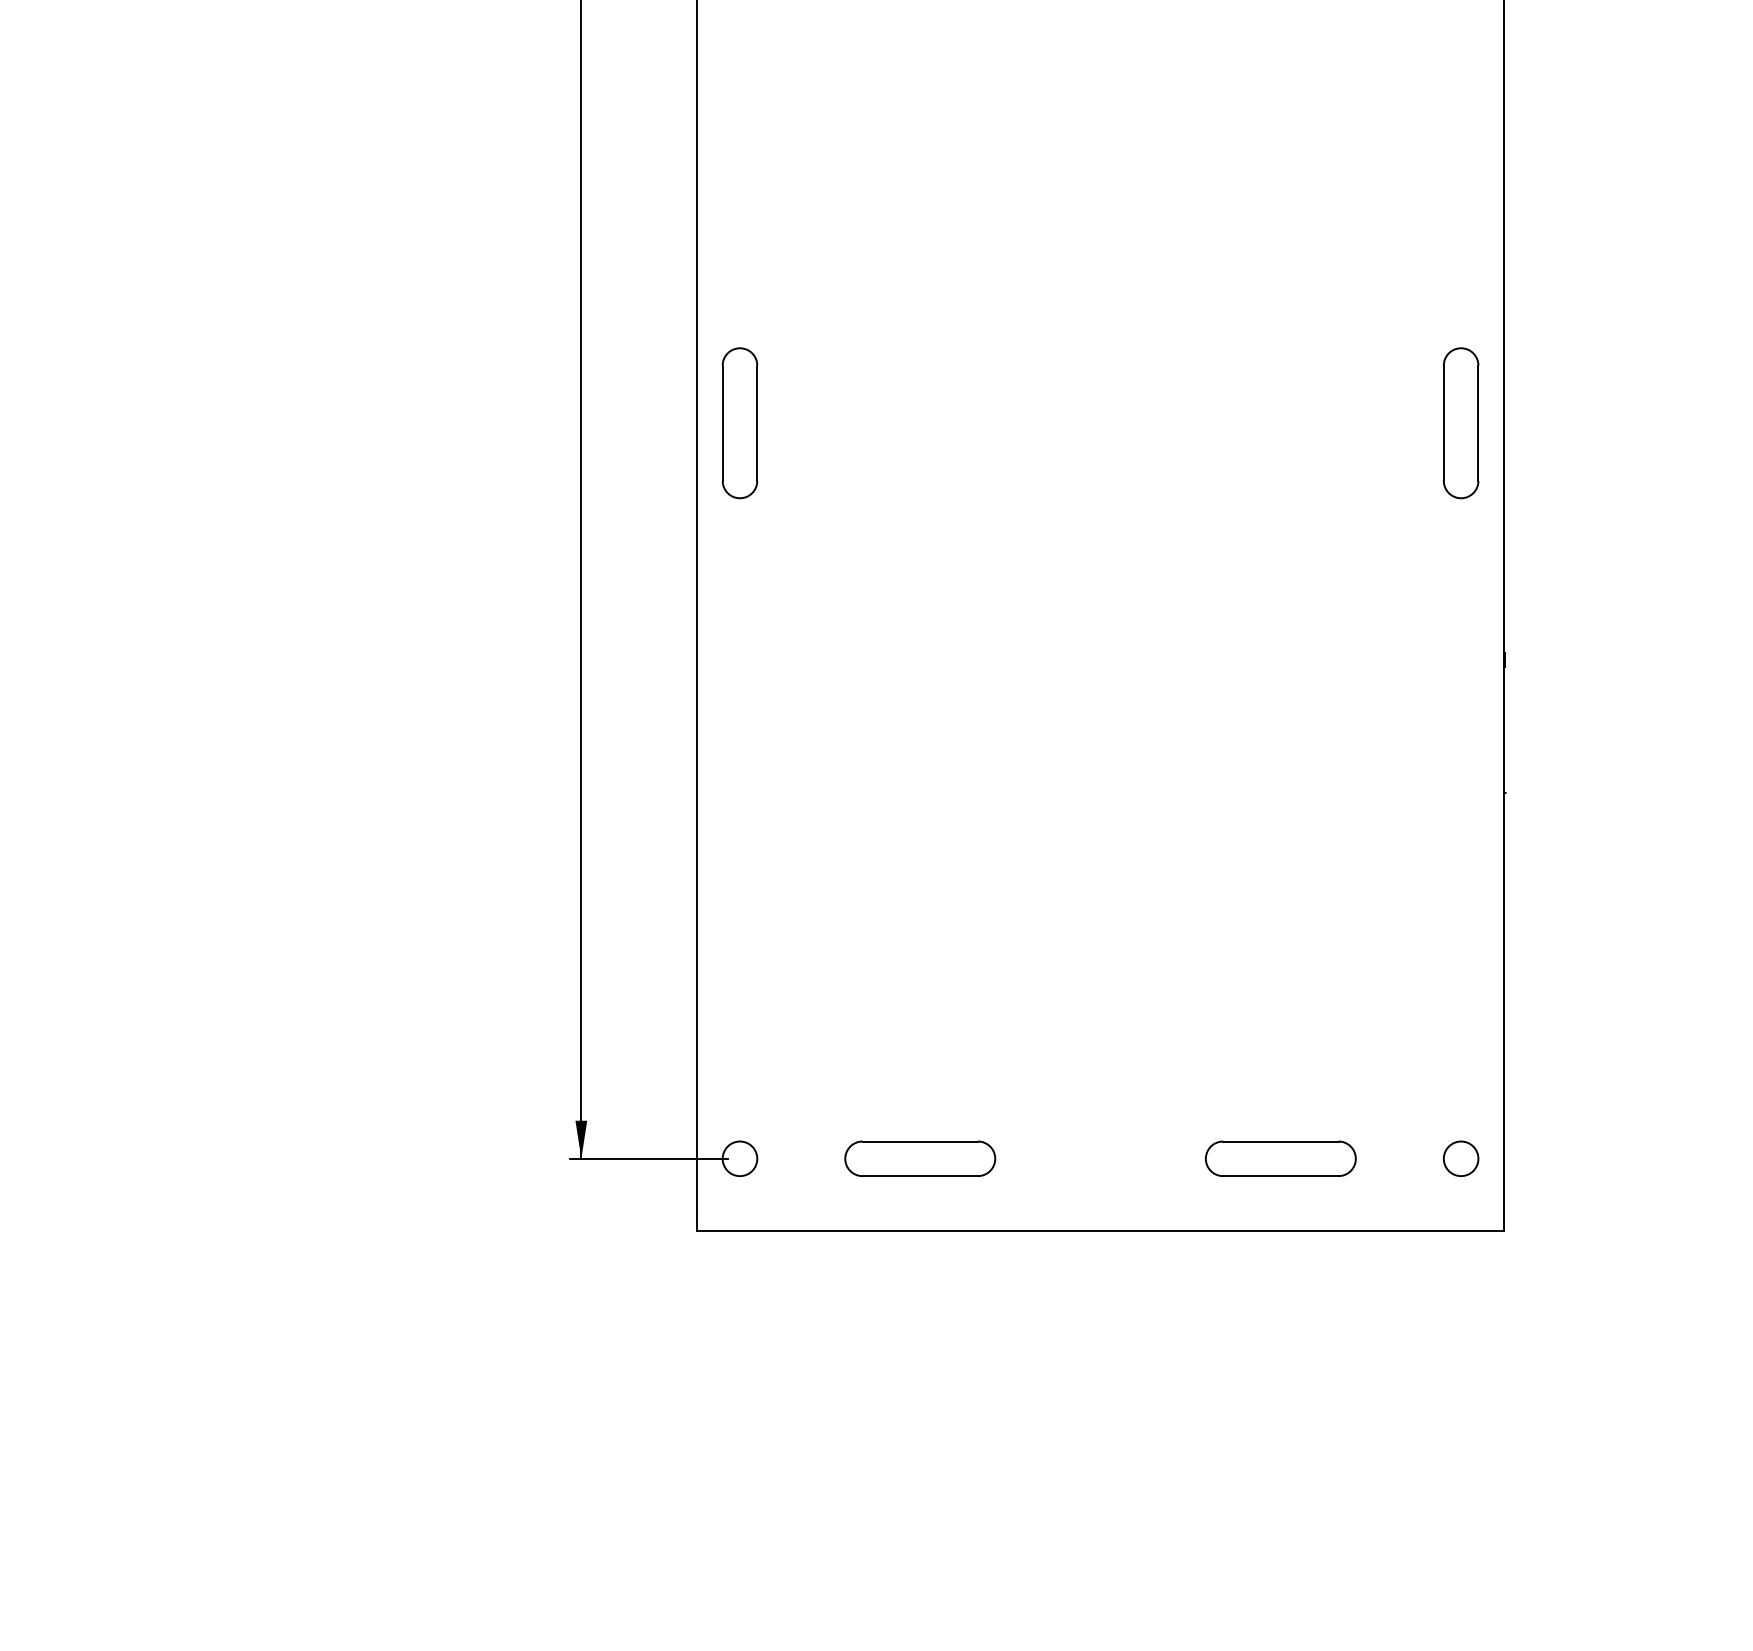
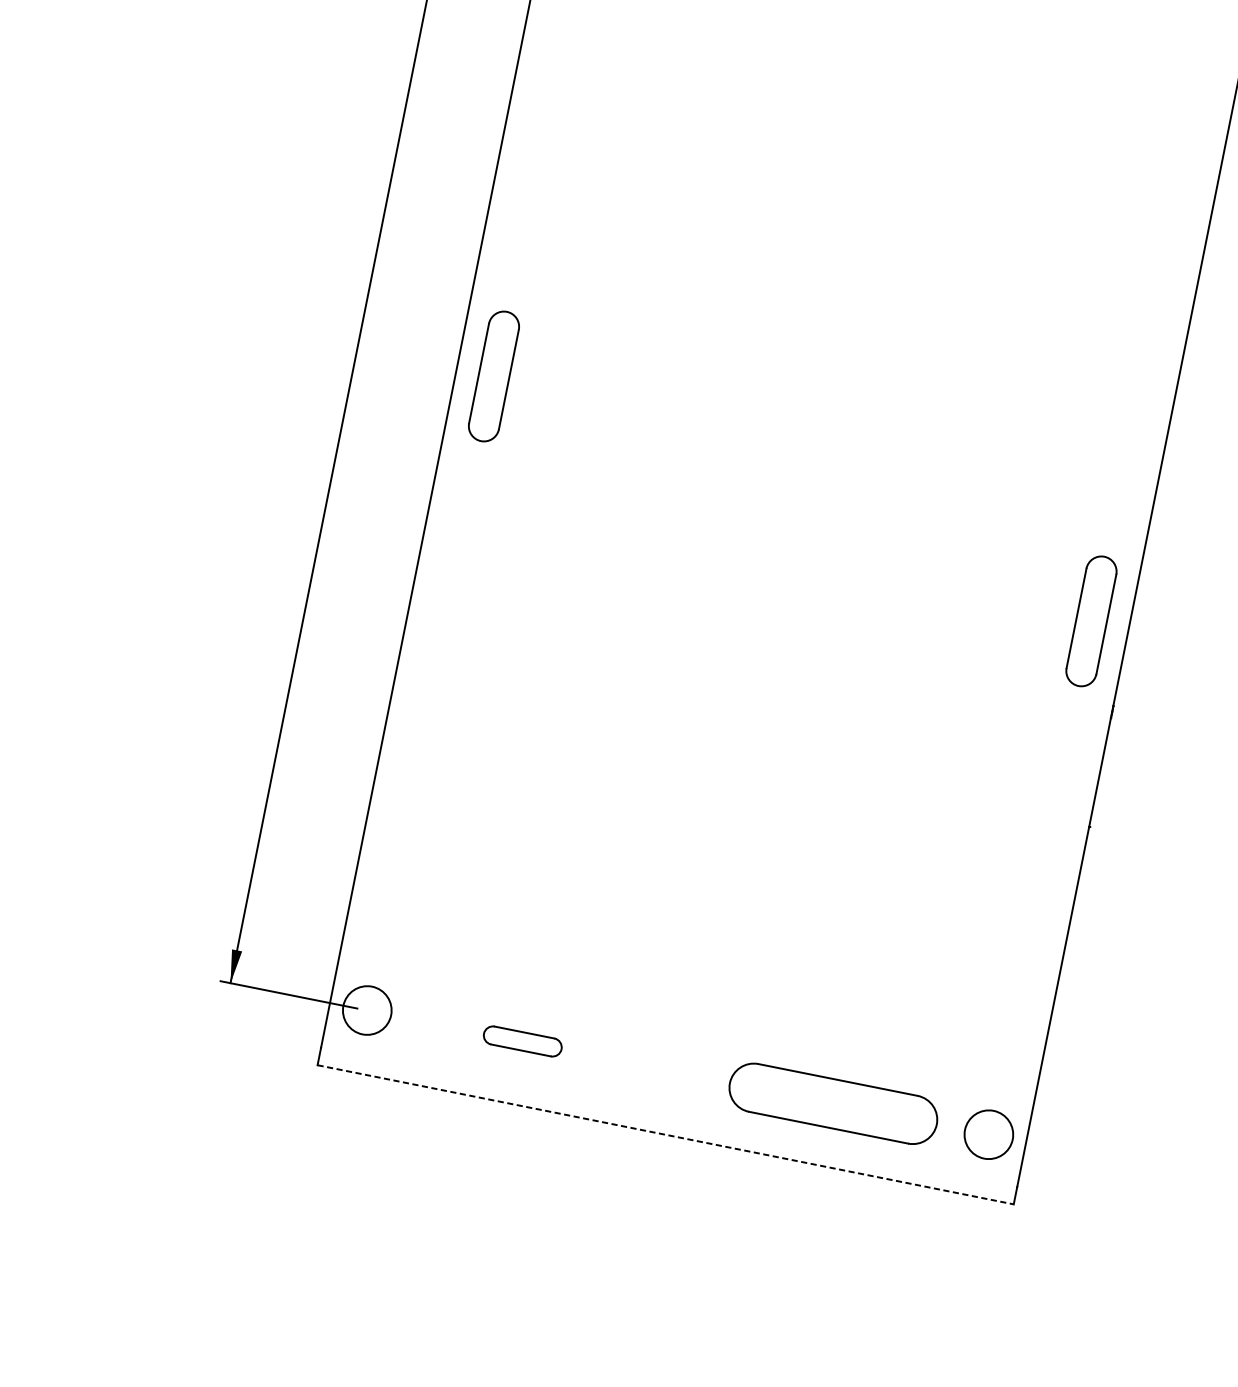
part: (1461, 423) -> (1091, 621), moved
circle: (739, 1158) -> (366, 1010), size x1.6
part: (920, 1158) -> (522, 1041), size x0.6
part: (1280, 1158) -> (833, 1103), size x1.6
circle: (1460, 1158) -> (988, 1134), size x1.6
line: (1100, 1230) -> (665, 1134), solid -> dashed

